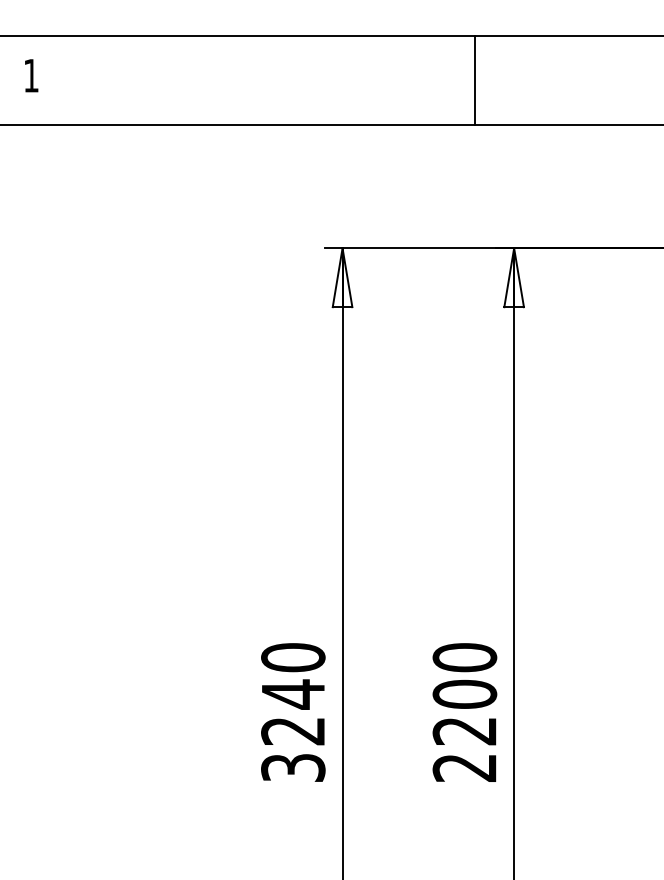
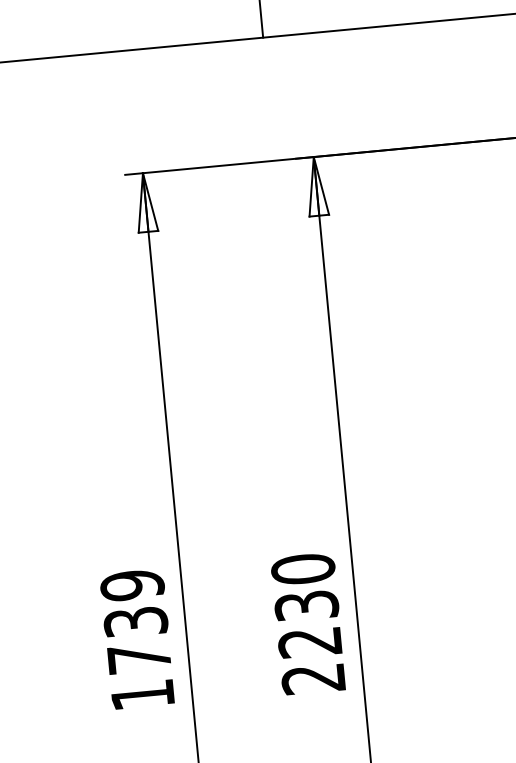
text: (464, 693) -> (306, 604), 2200 -> 2230
text: (293, 712) -> (137, 639), 3240 -> 1739

